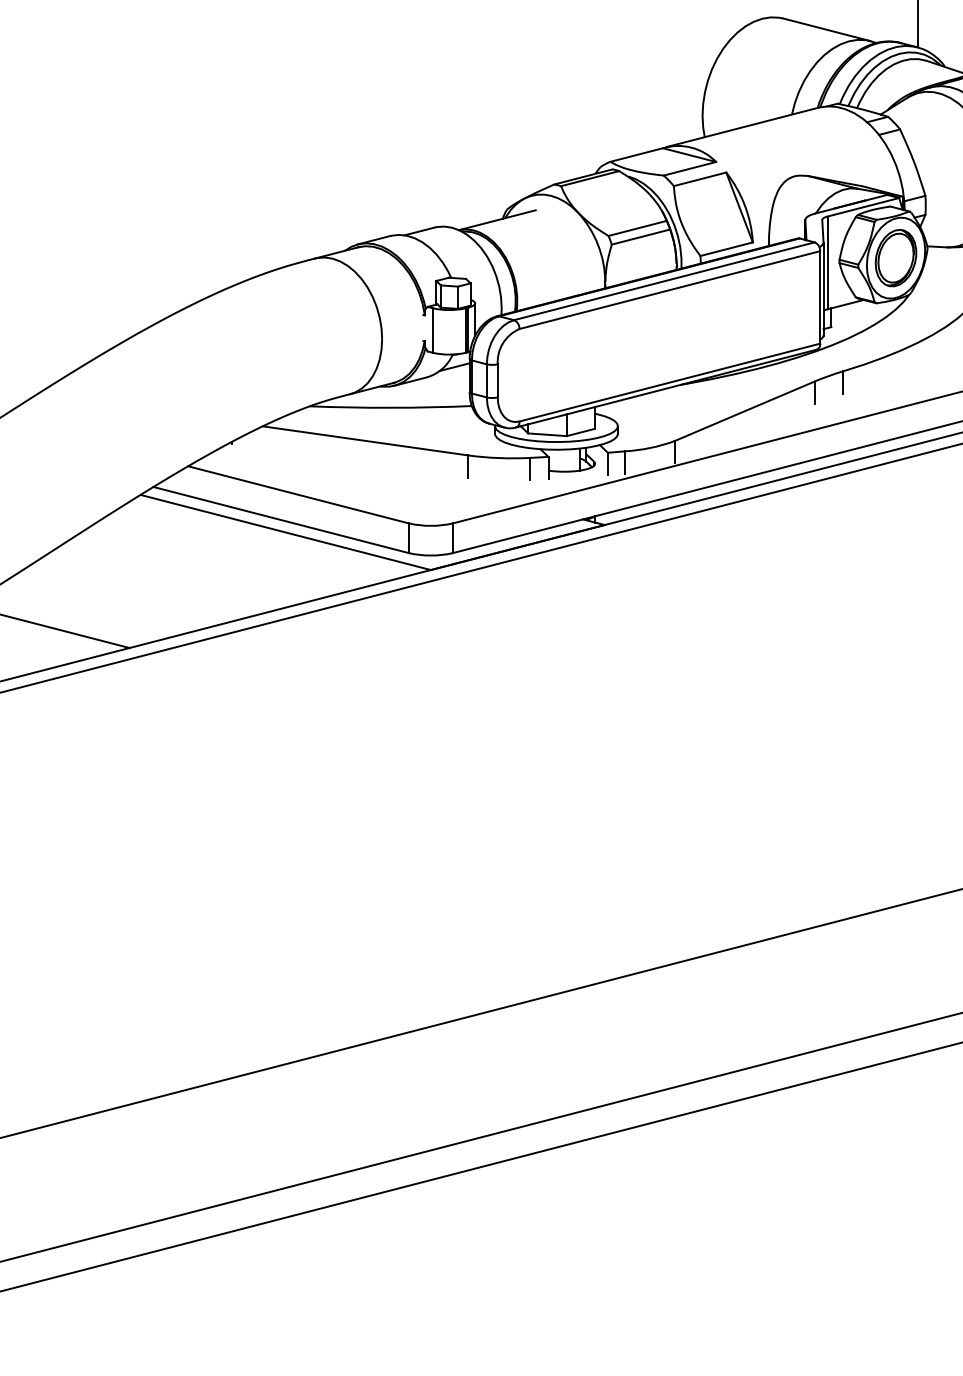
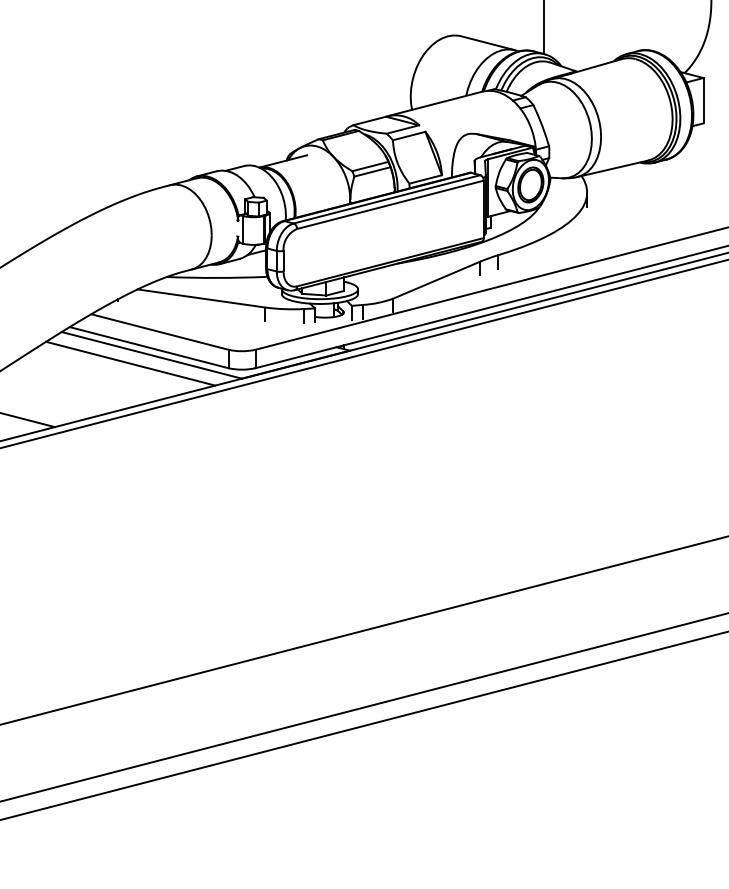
line: (251, 545) -> (130, 363), added

